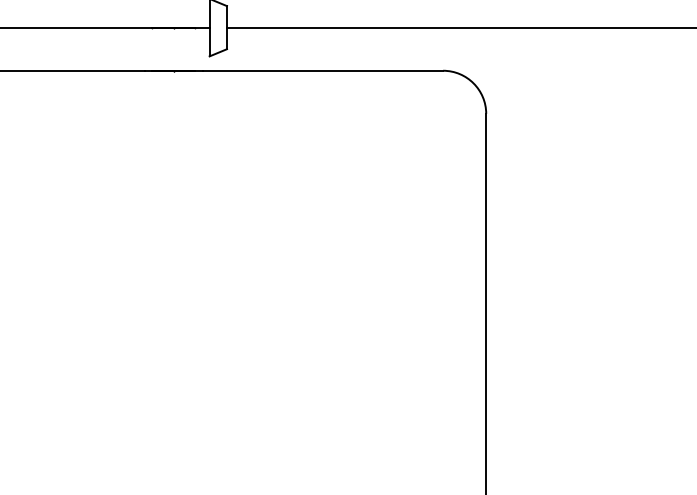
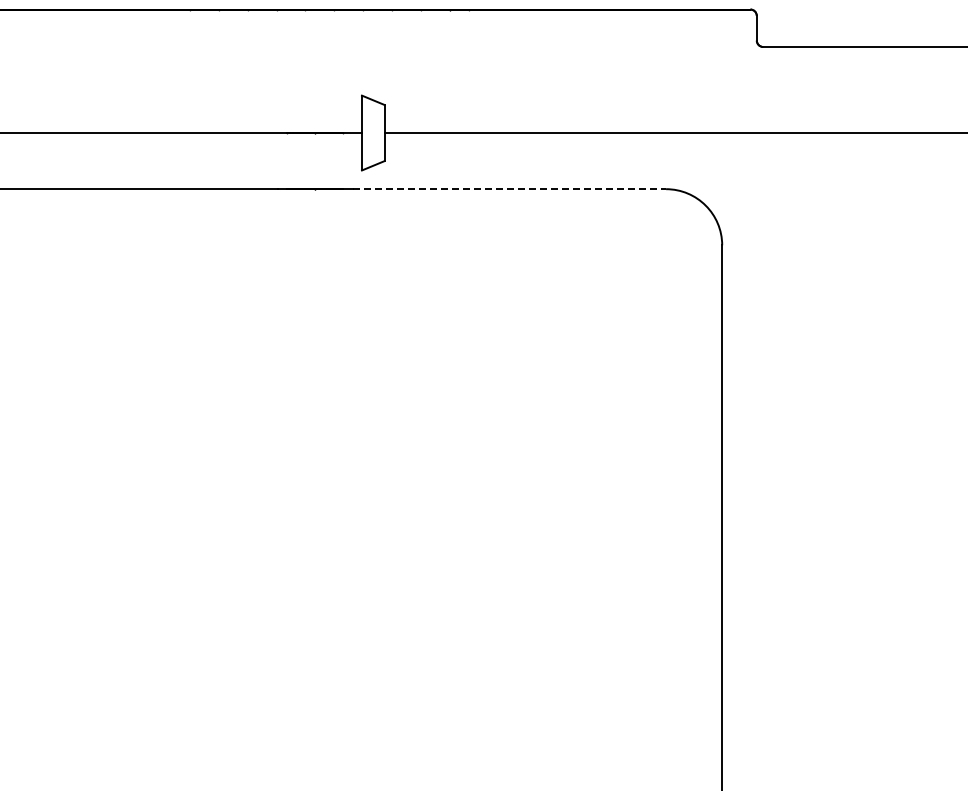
line: (322, 71) -> (509, 189), solid -> dashed

